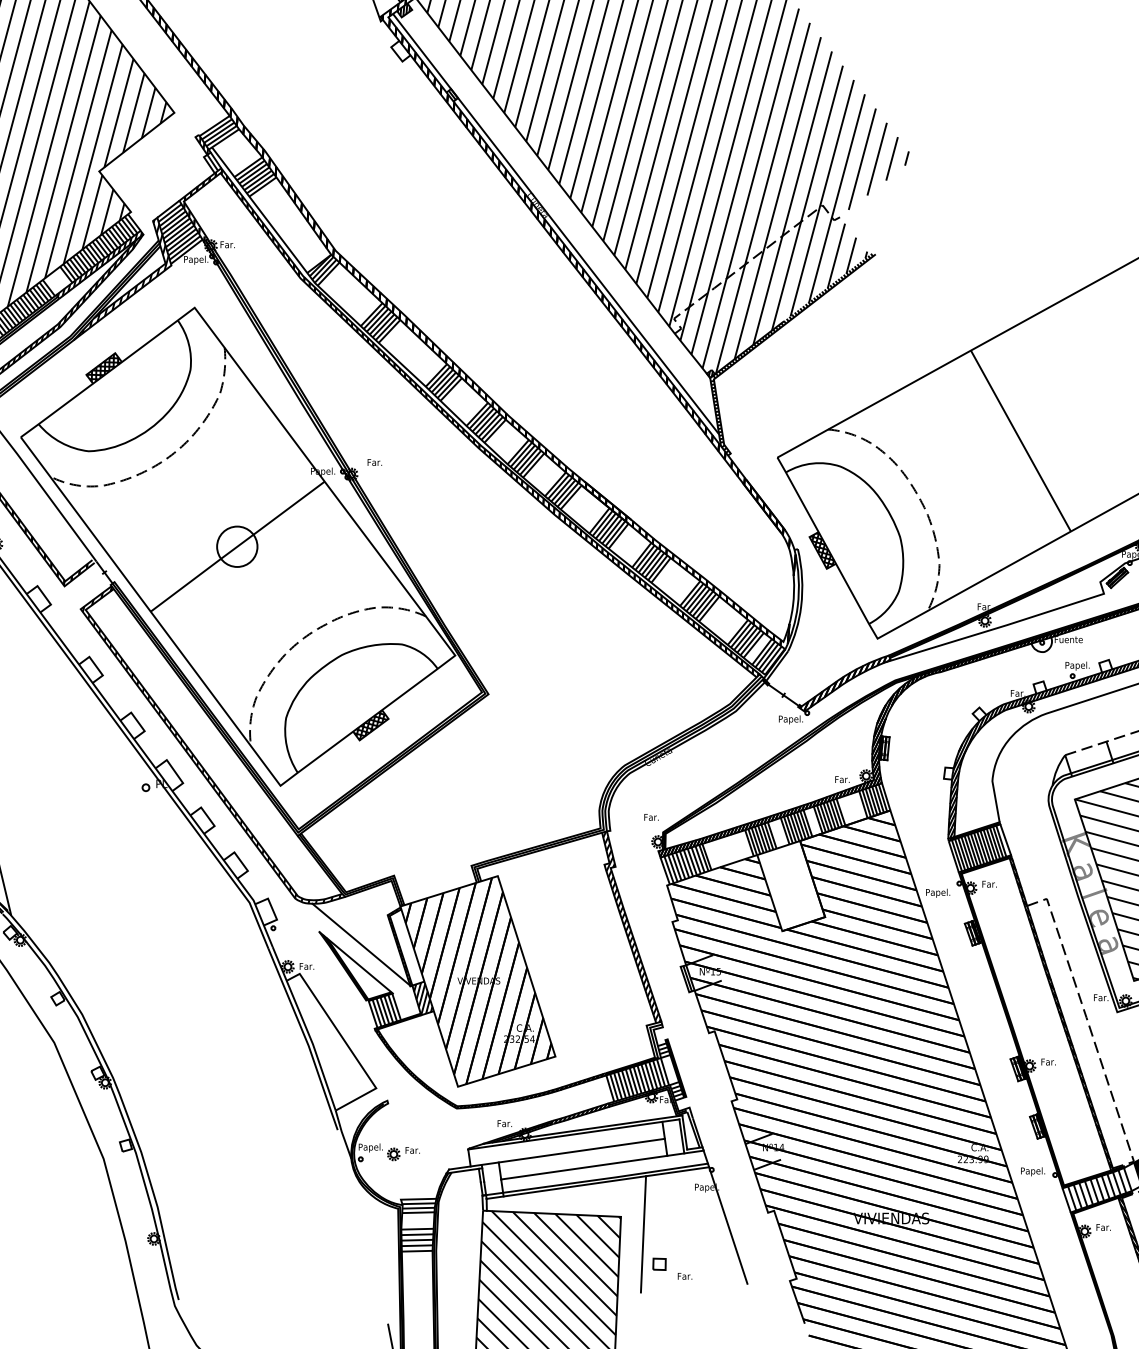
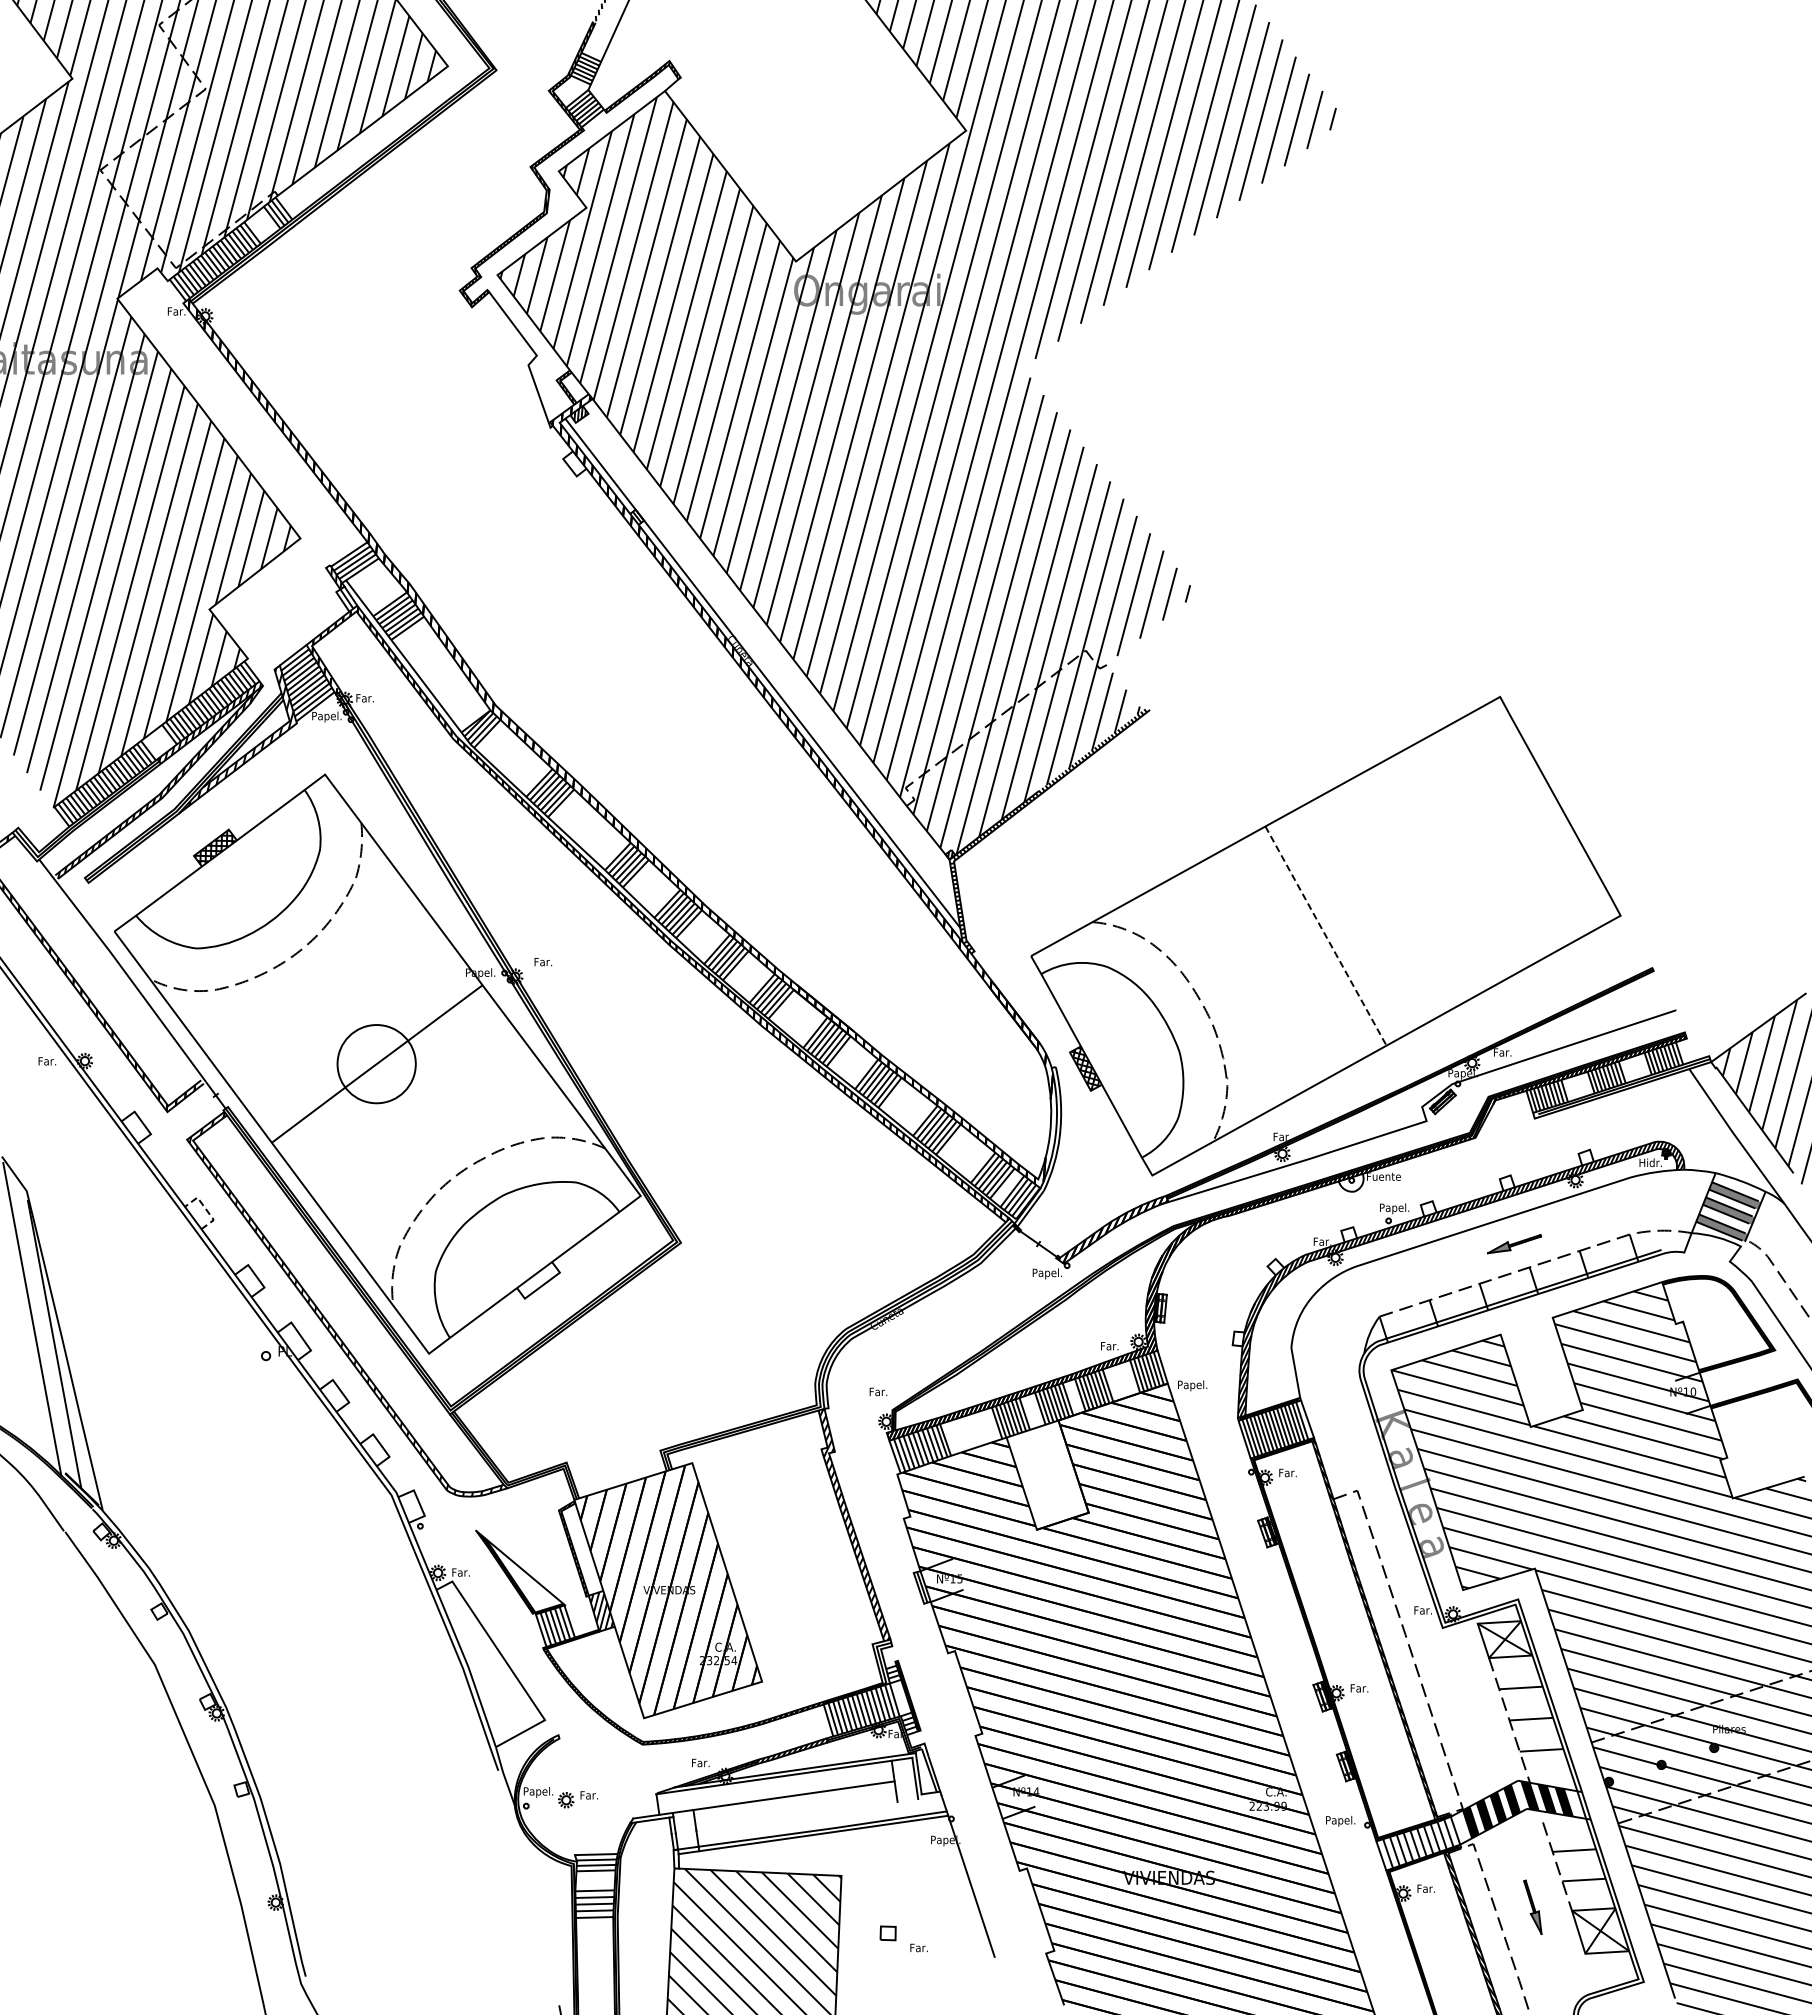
line: (1020, 441) -> (1325, 936), solid -> dashed
circle: (237, 546) -> (376, 1063), size x1.6
line: (95, 665) -> (205, 1208), solid -> dashed
hatch: (370, 725) -> (538, 1280), removed
text: (937, 892) -> (1192, 1385), moved
line: (360, 944) -> (526, 1545), removed
line: (602, 1164) -> (818, 1812), removed
line: (643, 1233) -> (868, 1896), removed

